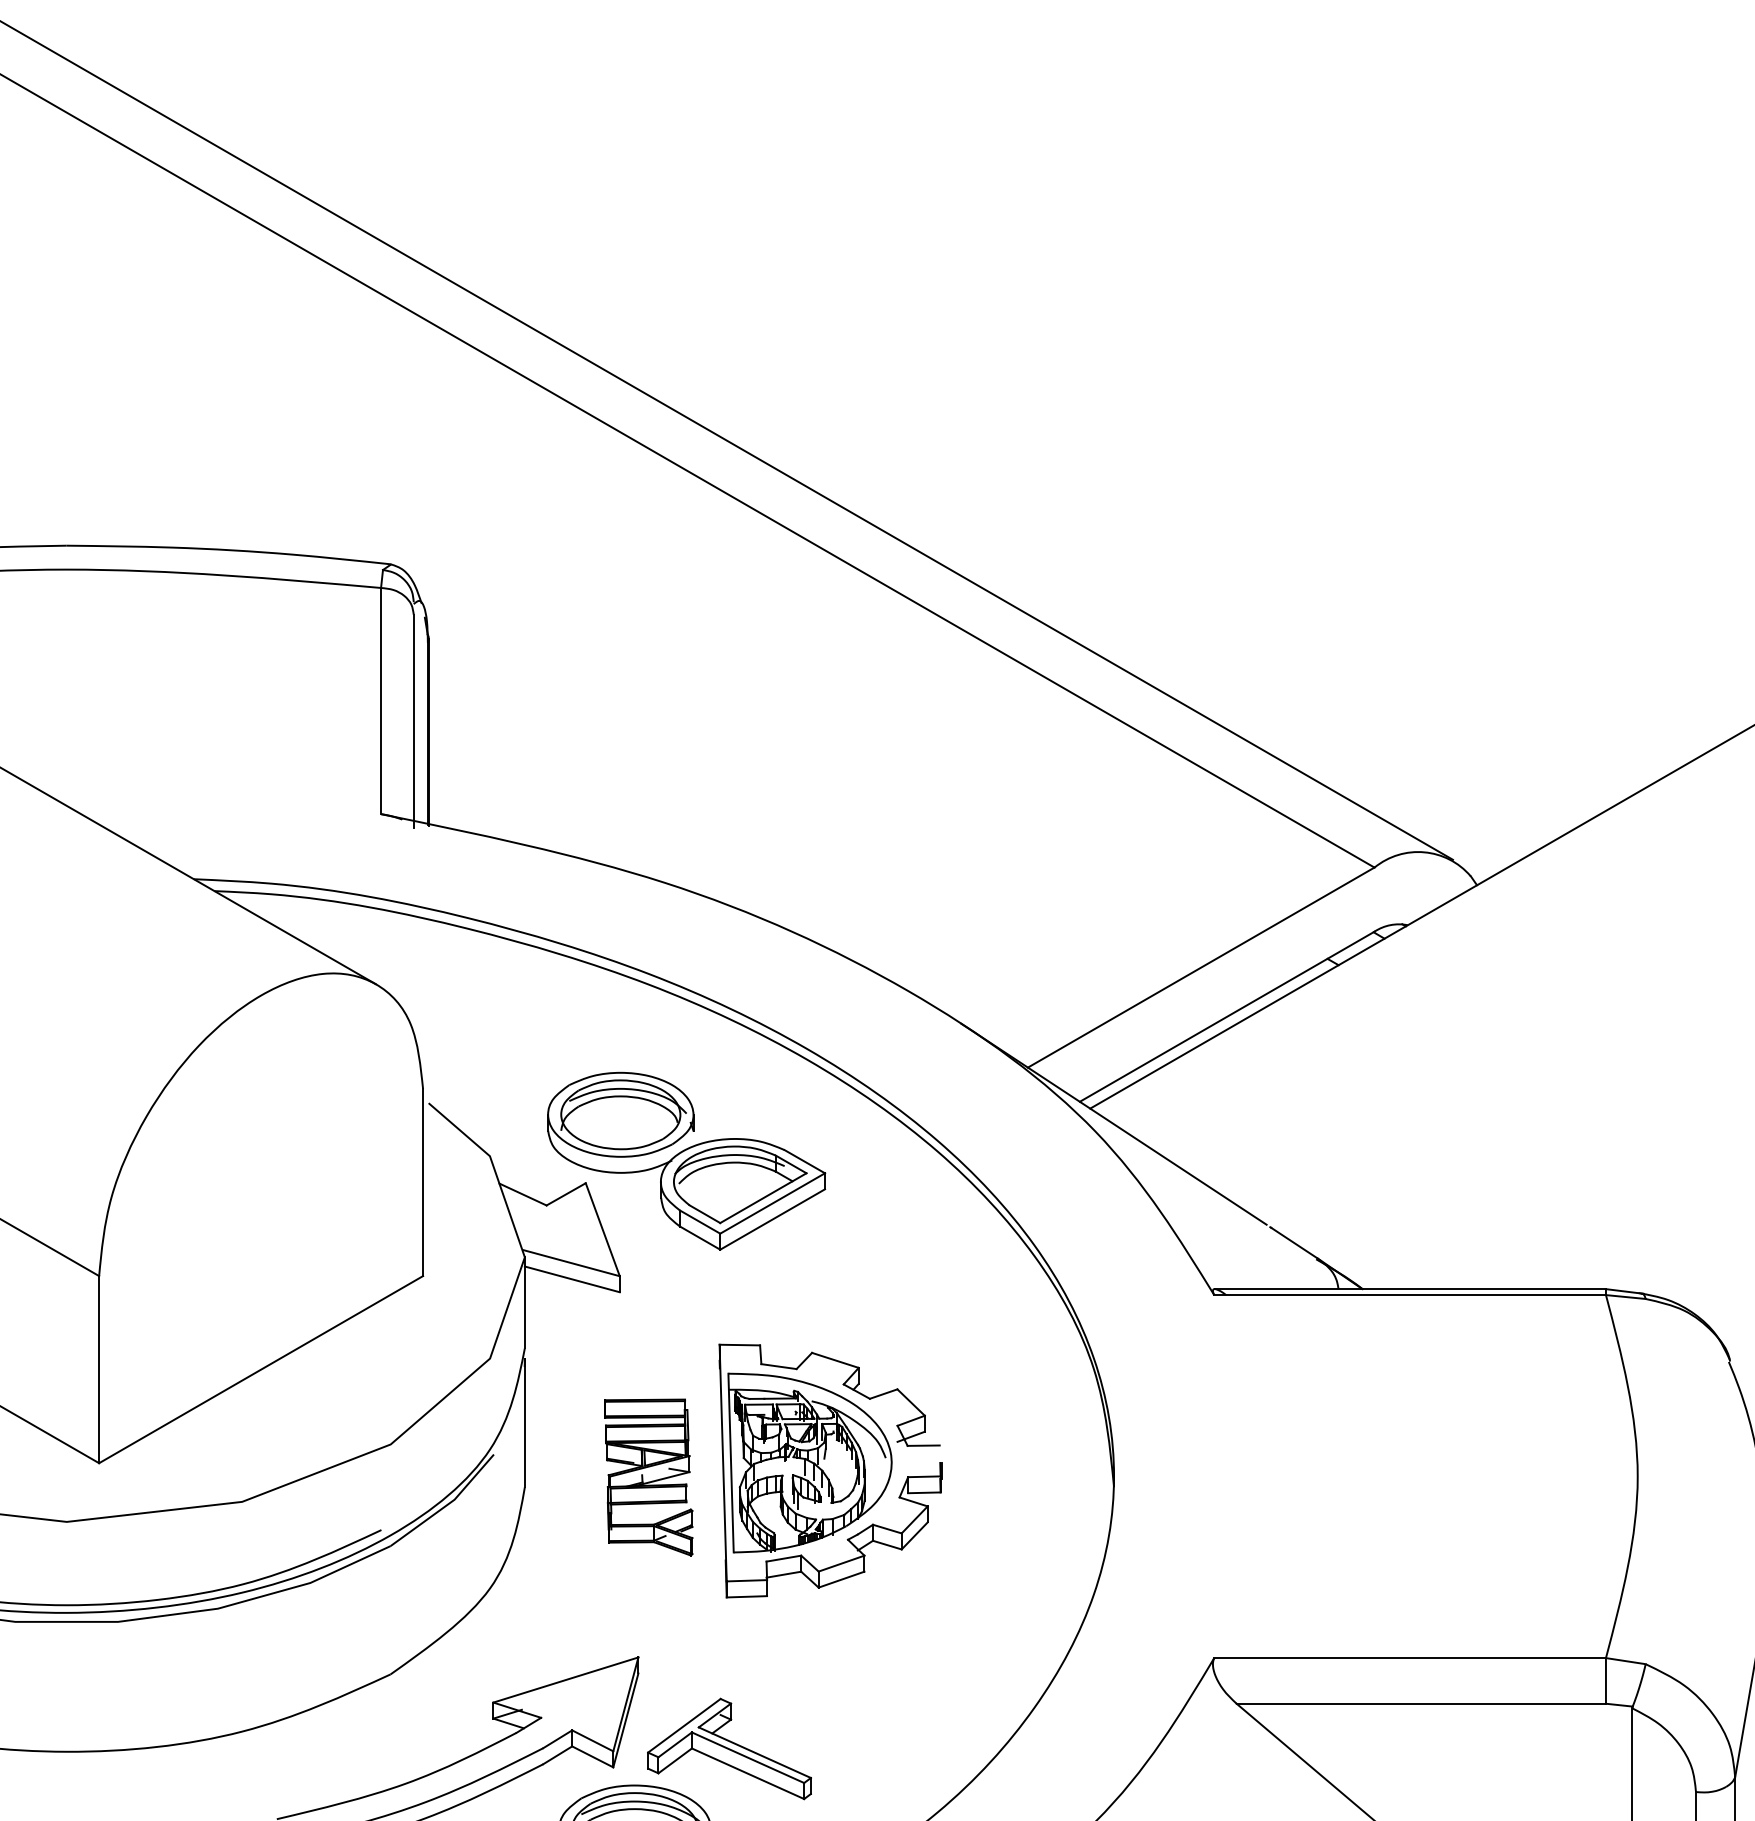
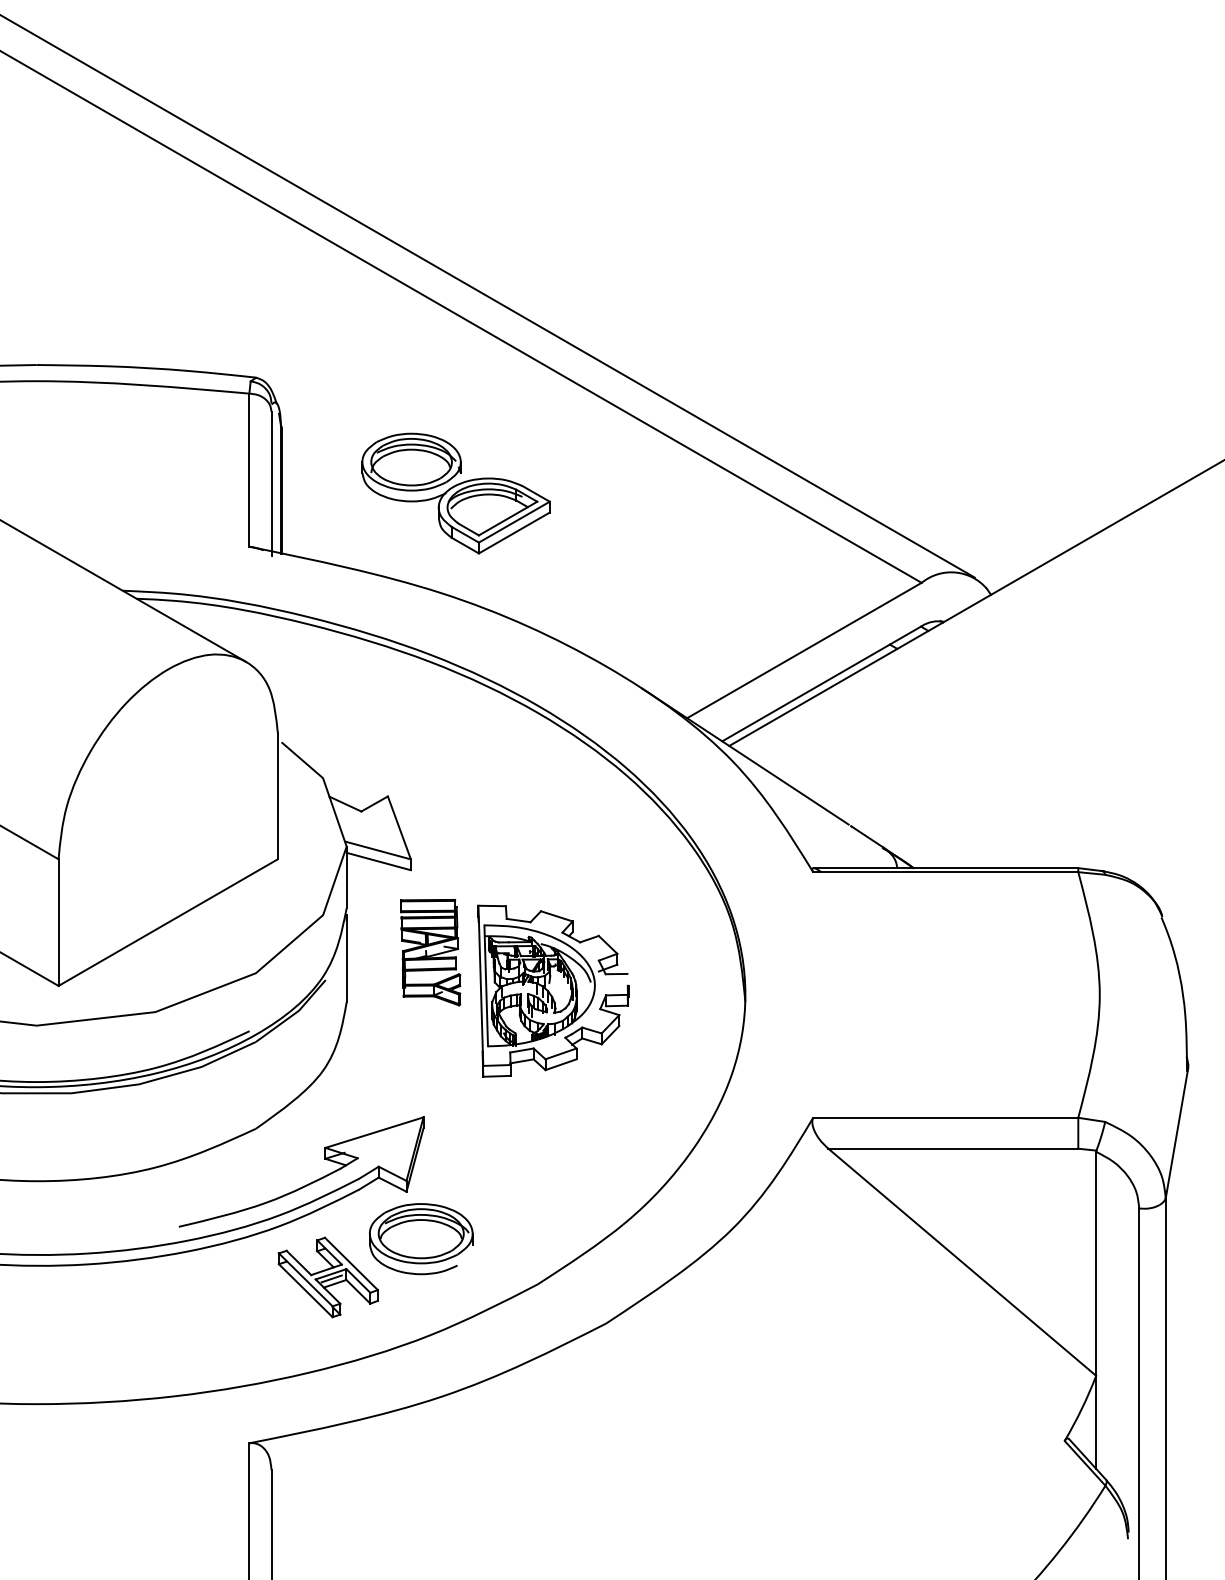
part: (685, 1161) -> (455, 493), moved
part: (648, 1477) -> (430, 952), moved
part: (729, 1749) -> (485, 1179), removed

